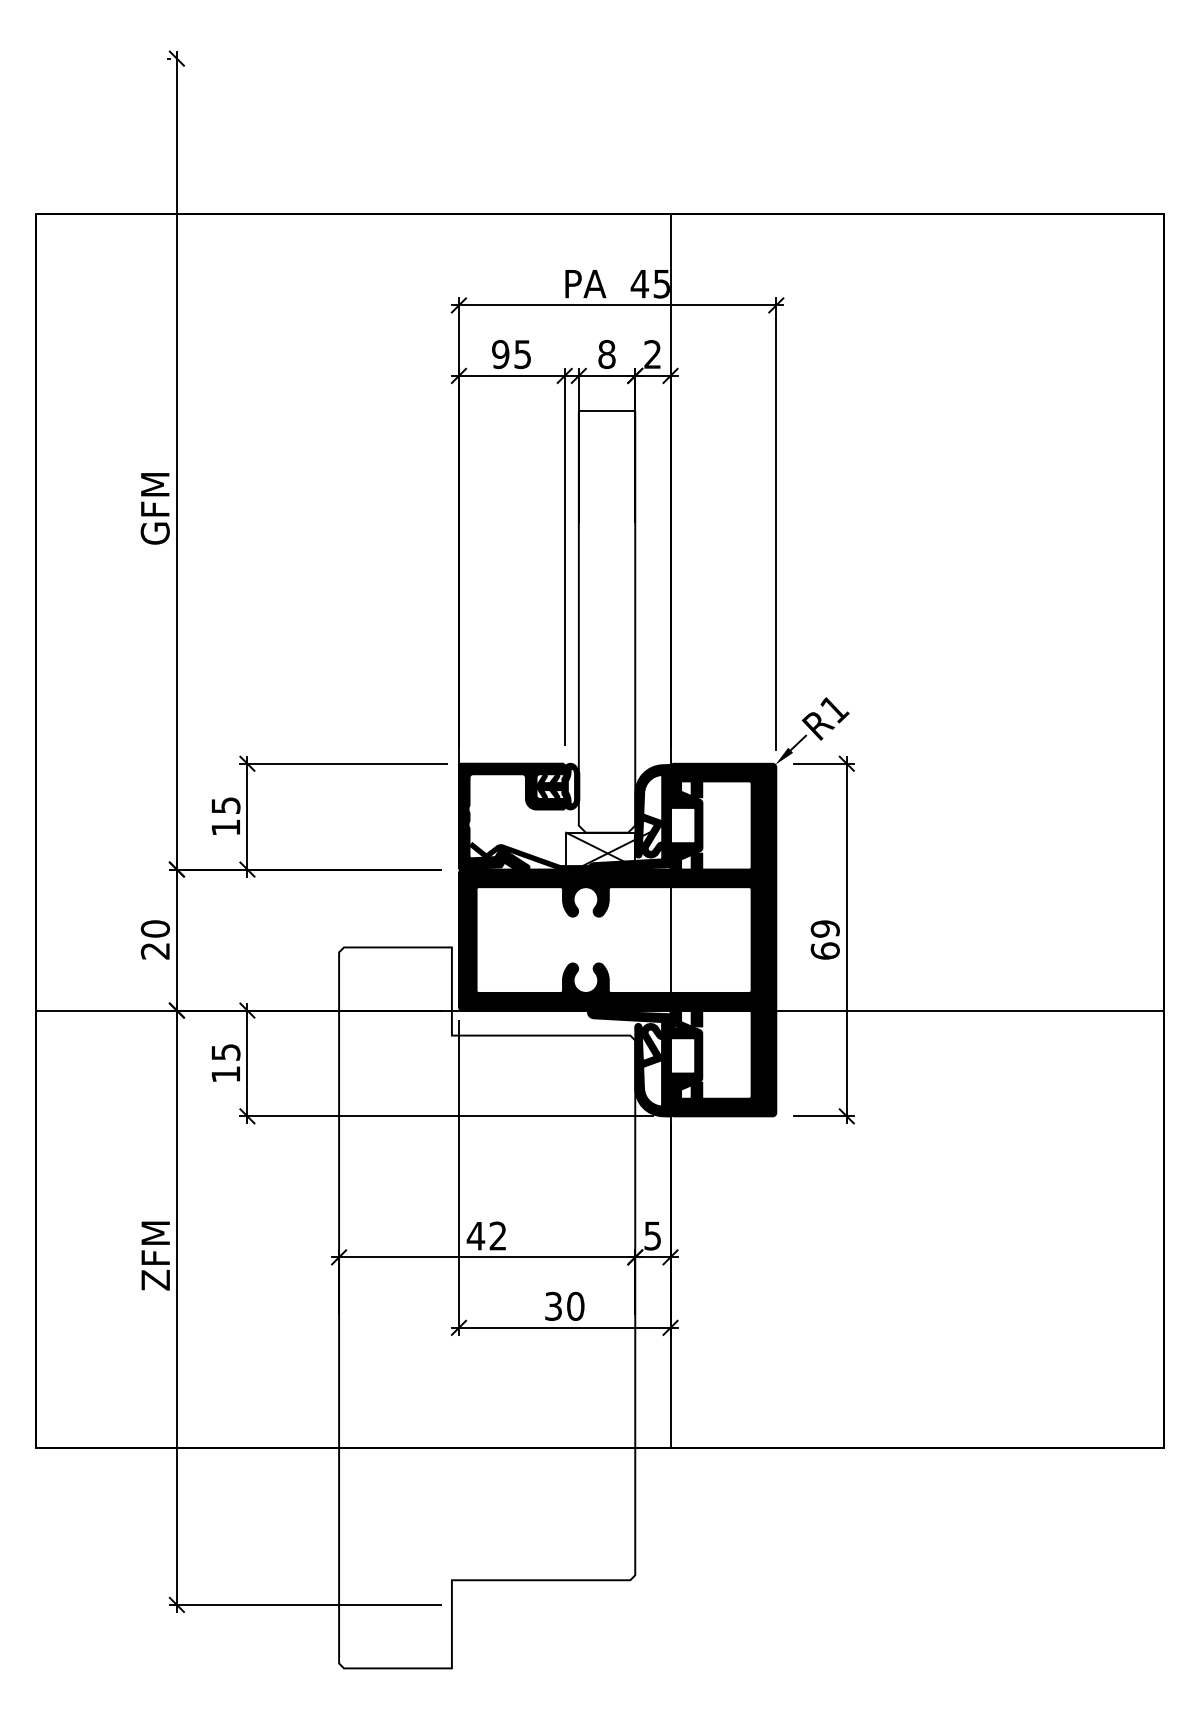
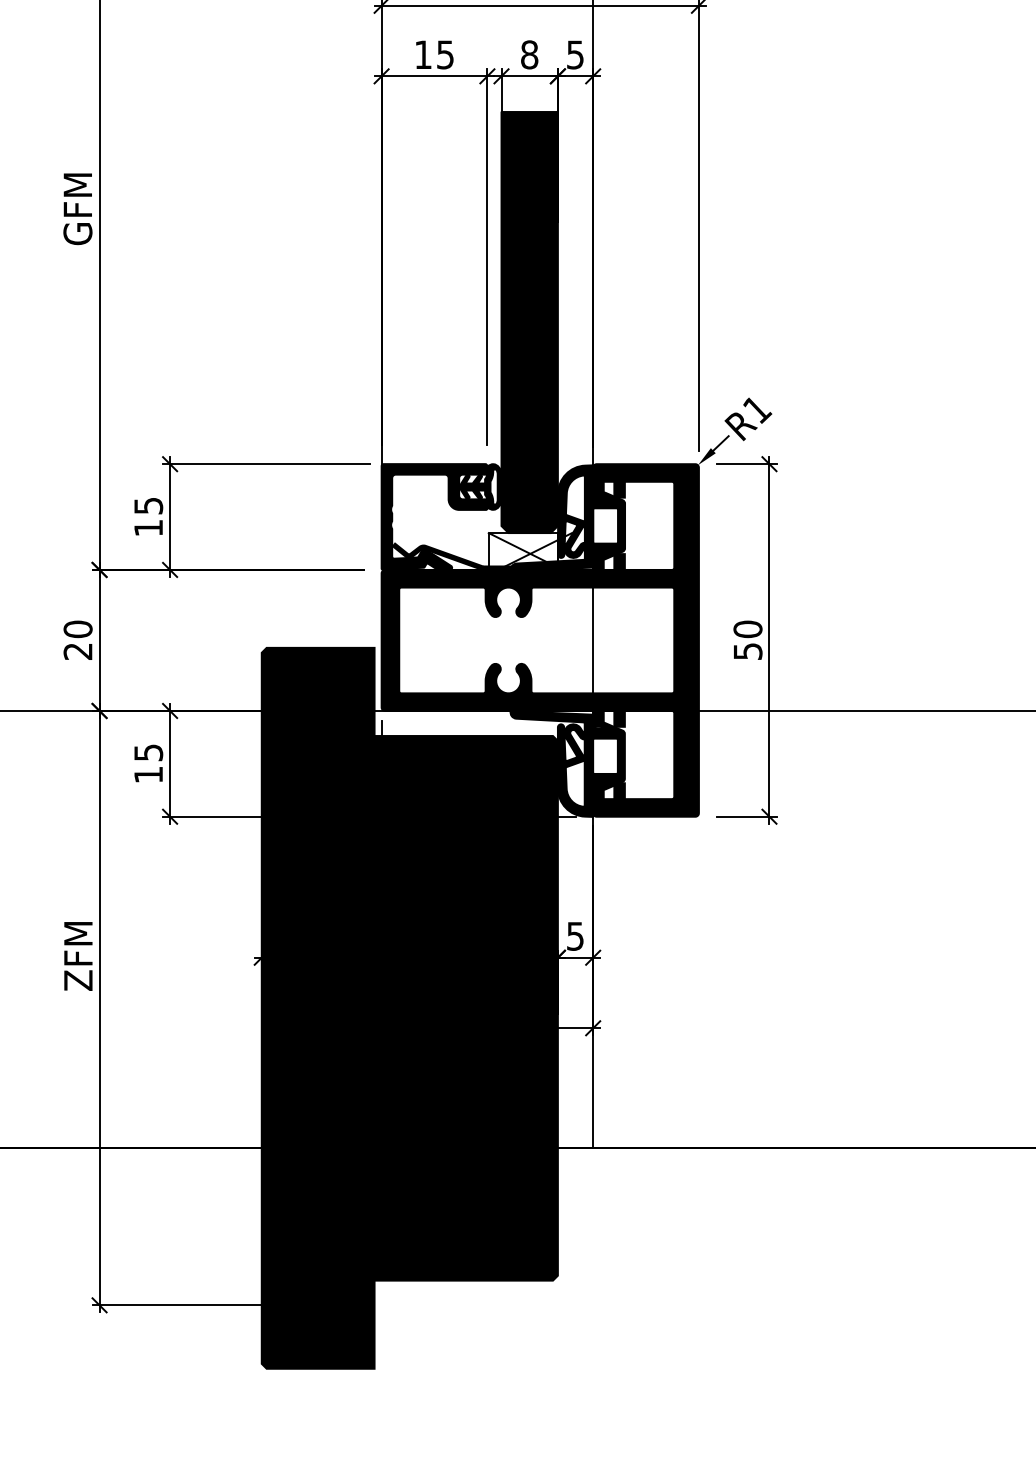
text: (500, 354) -> (423, 54), 95 -> 15
text: (652, 354) -> (575, 54), 2 -> 5
fill: (606, 621) -> (529, 321), added
text: (824, 939) -> (747, 639), 69 -> 50
fill: (487, 1307) -> (410, 1007), added

